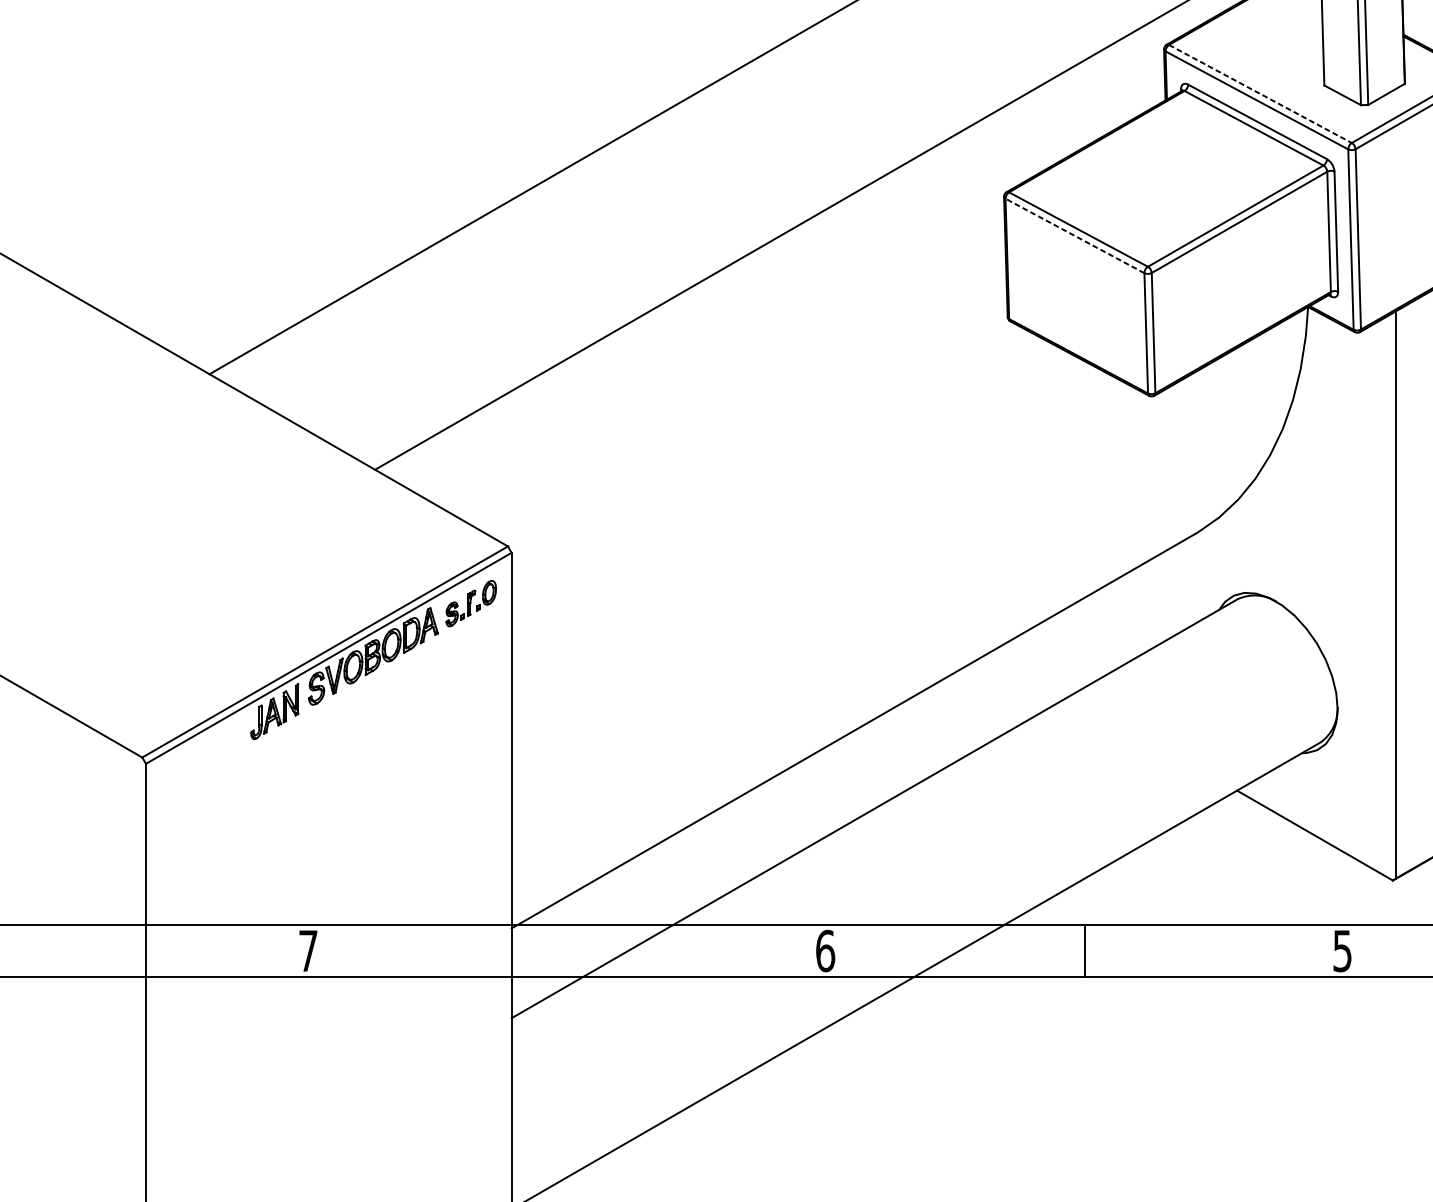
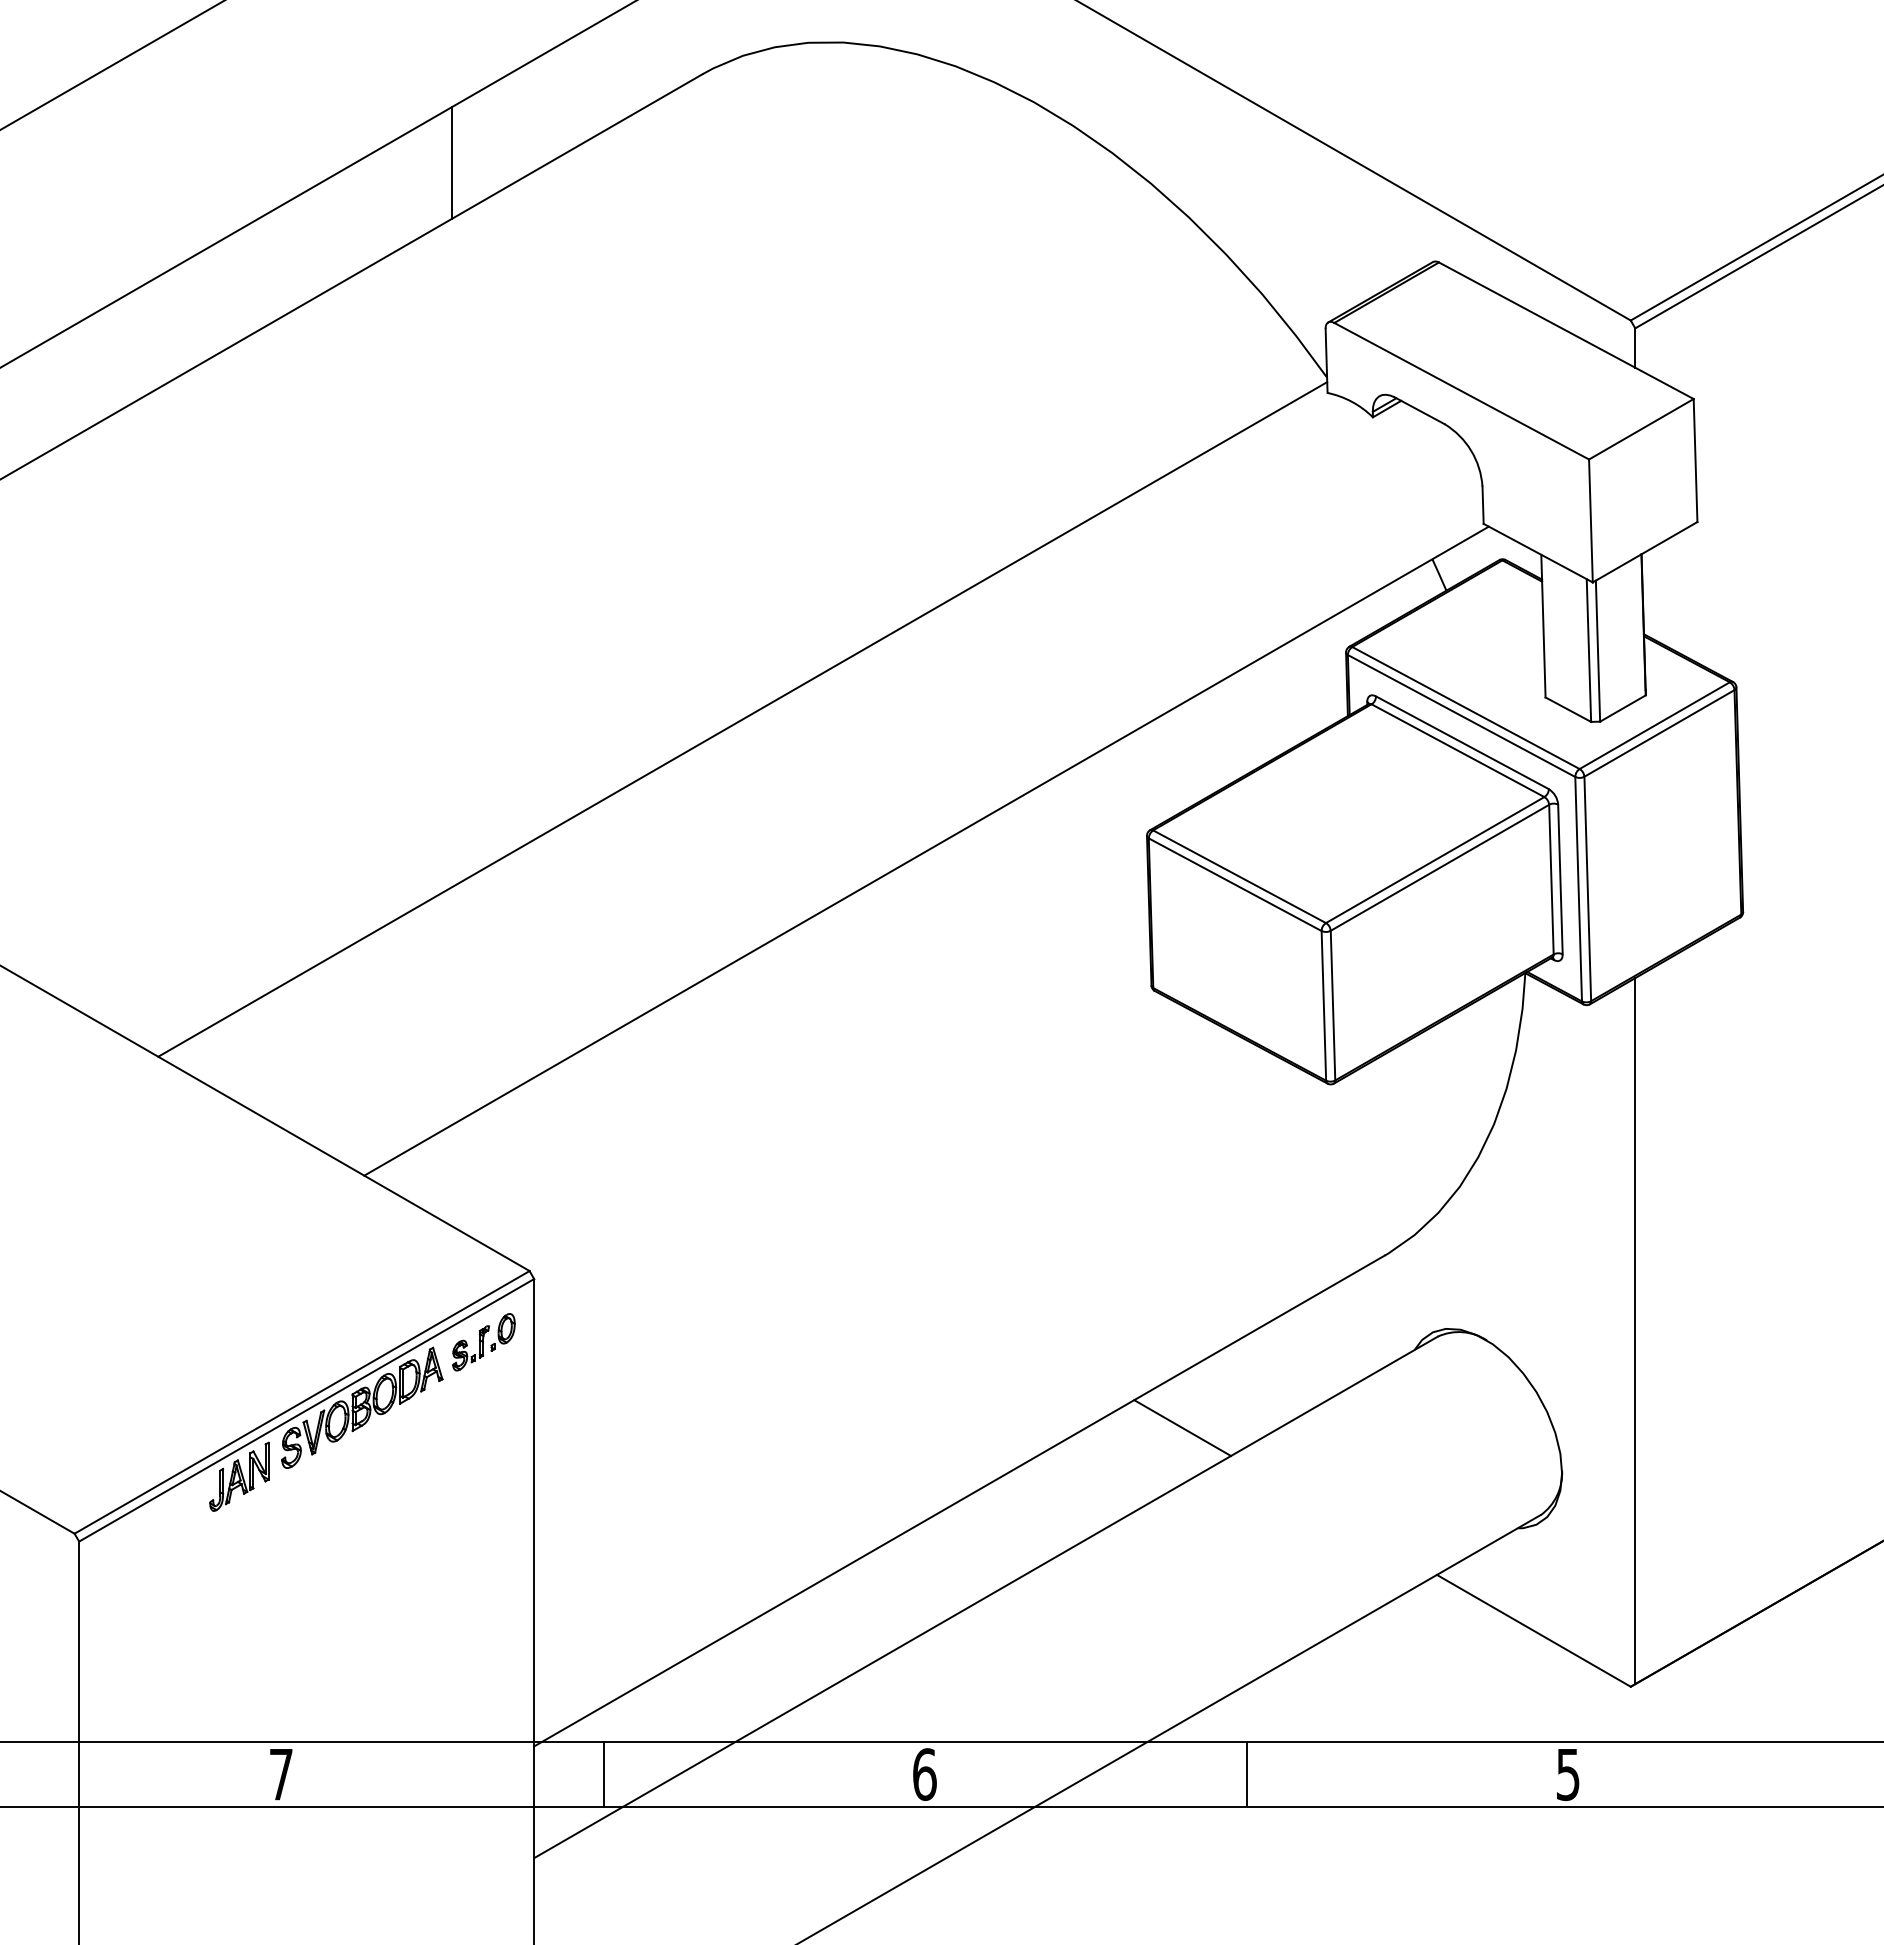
line: (1260, 94) -> (1466, 708), dashed -> solid
line: (1074, 235) -> (1234, 884), dashed -> solid
line: (1032, 672) -> (1182, 1428), added
line: (567, 951) -> (603, 1774), added

